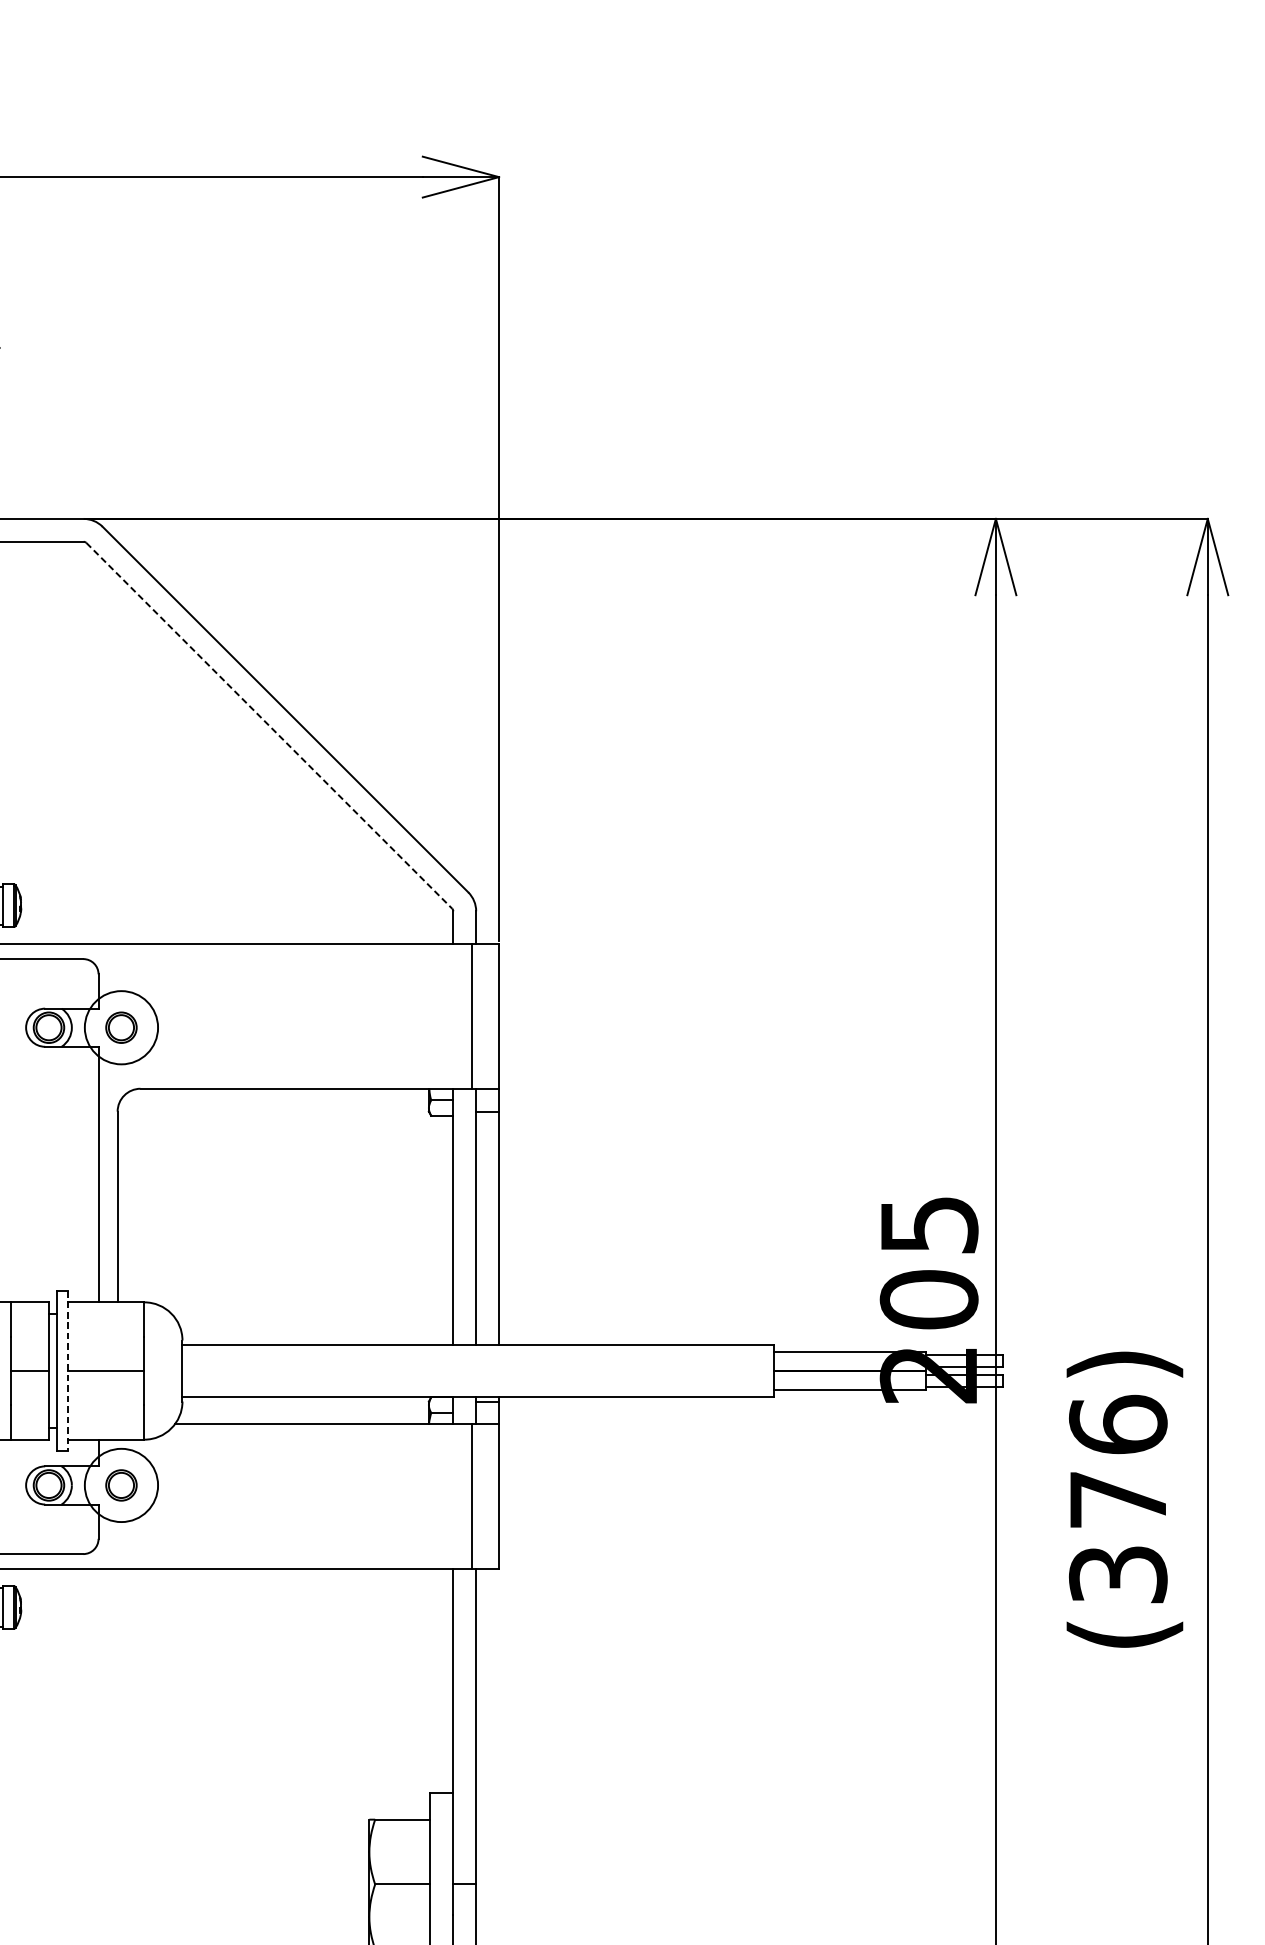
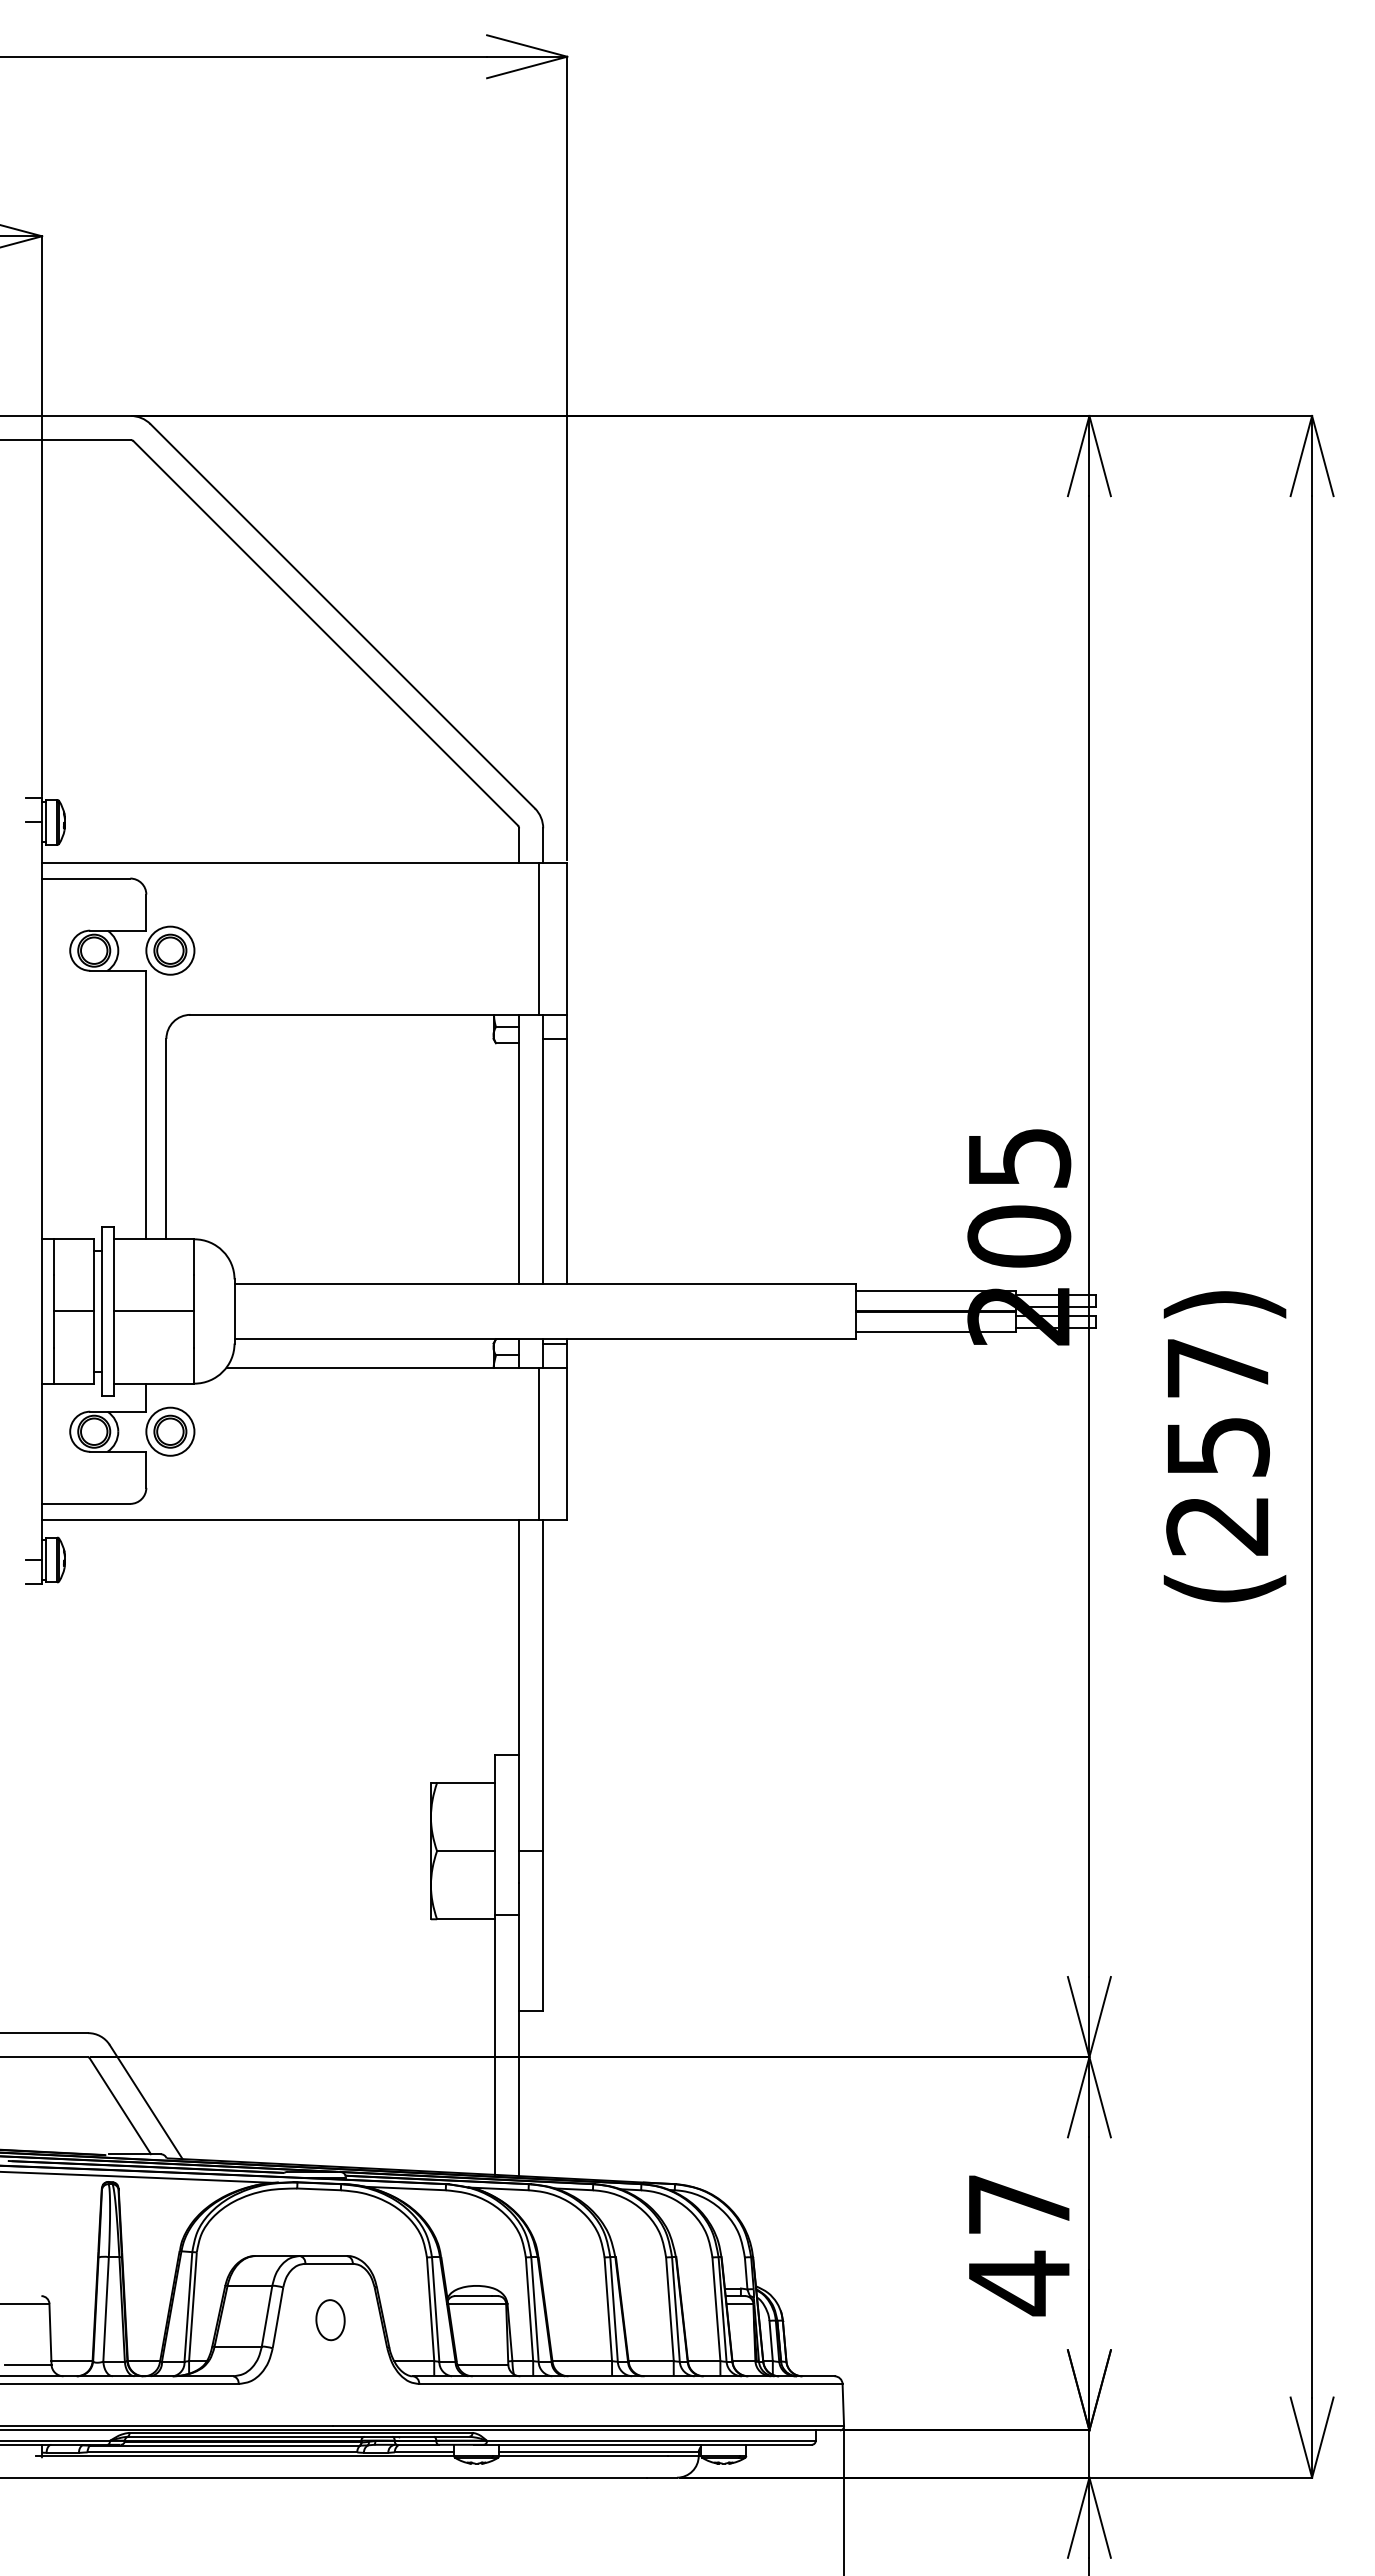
line: (269, 725) -> (325, 633), dashed -> solid
circle: (121, 1027) -> (170, 950), size x0.62
line: (68, 1371) -> (114, 1311), dashed -> solid
circle: (121, 1485) -> (170, 1431), size x0.62
text: (1117, 1498) -> (1217, 1445), (376) -> (257)

